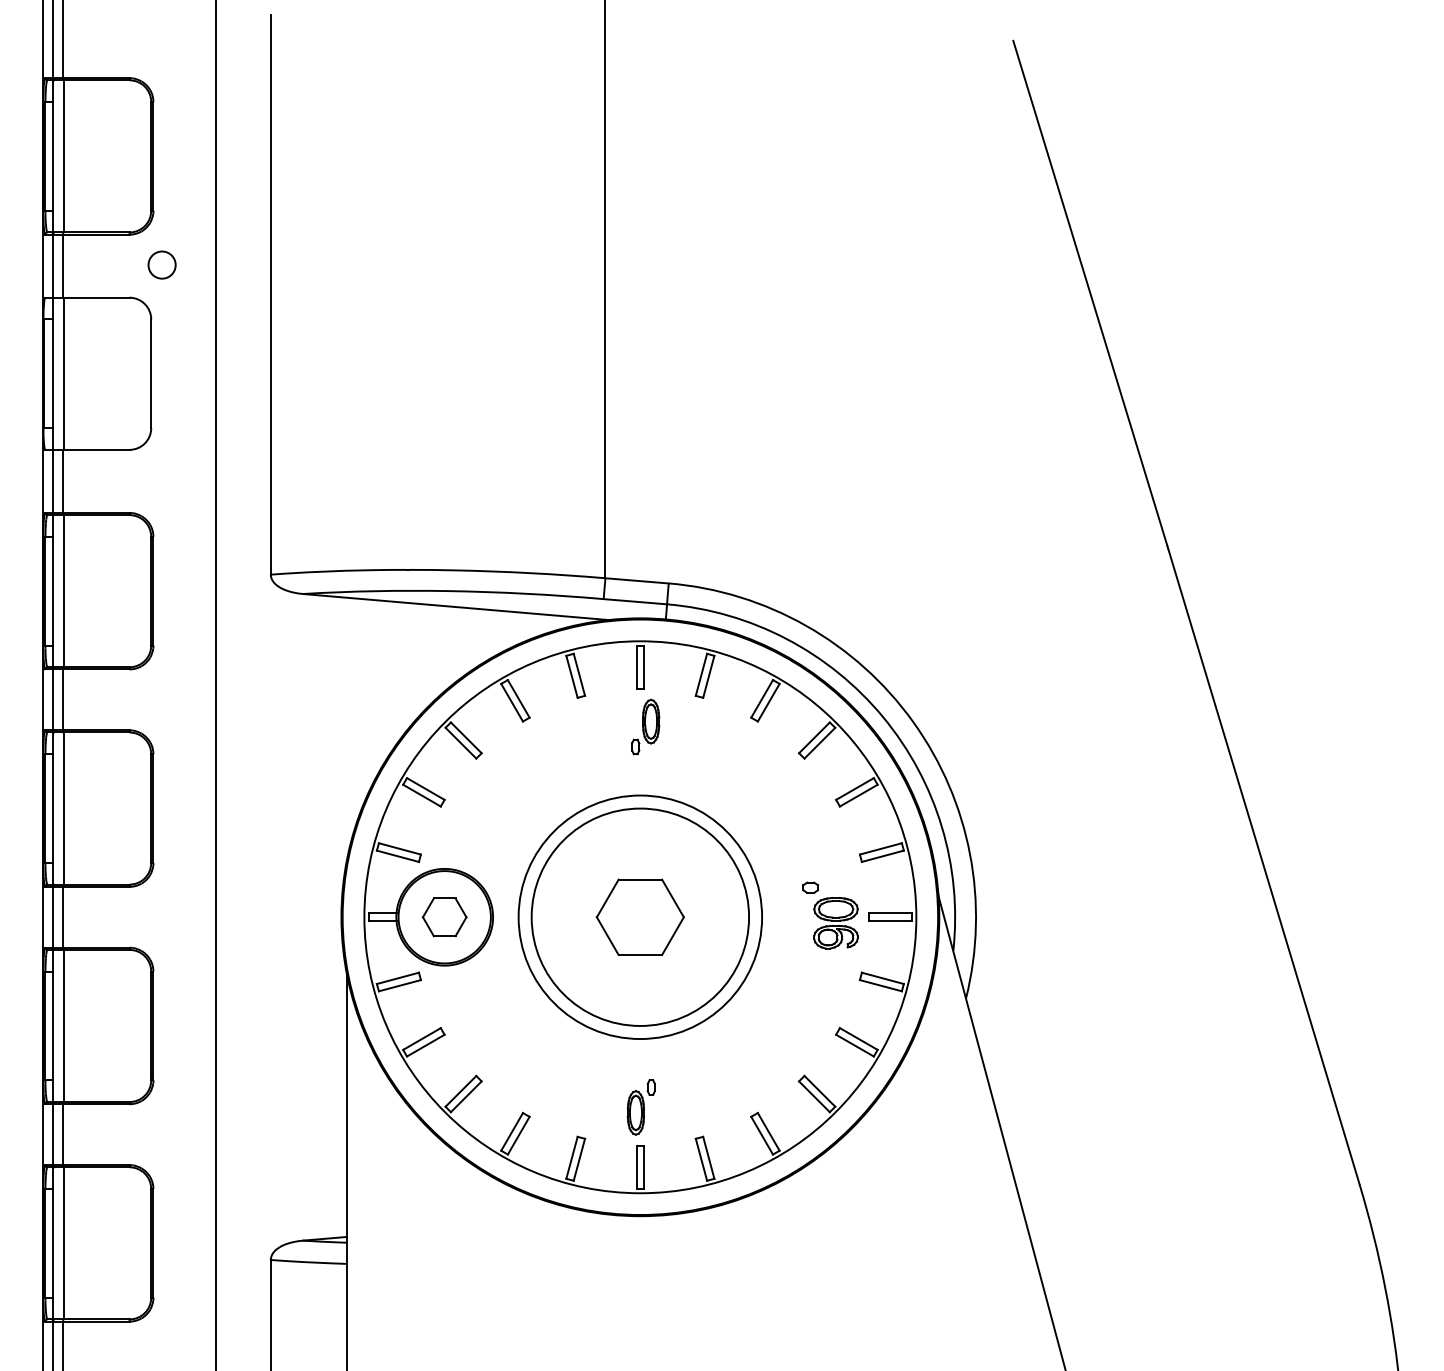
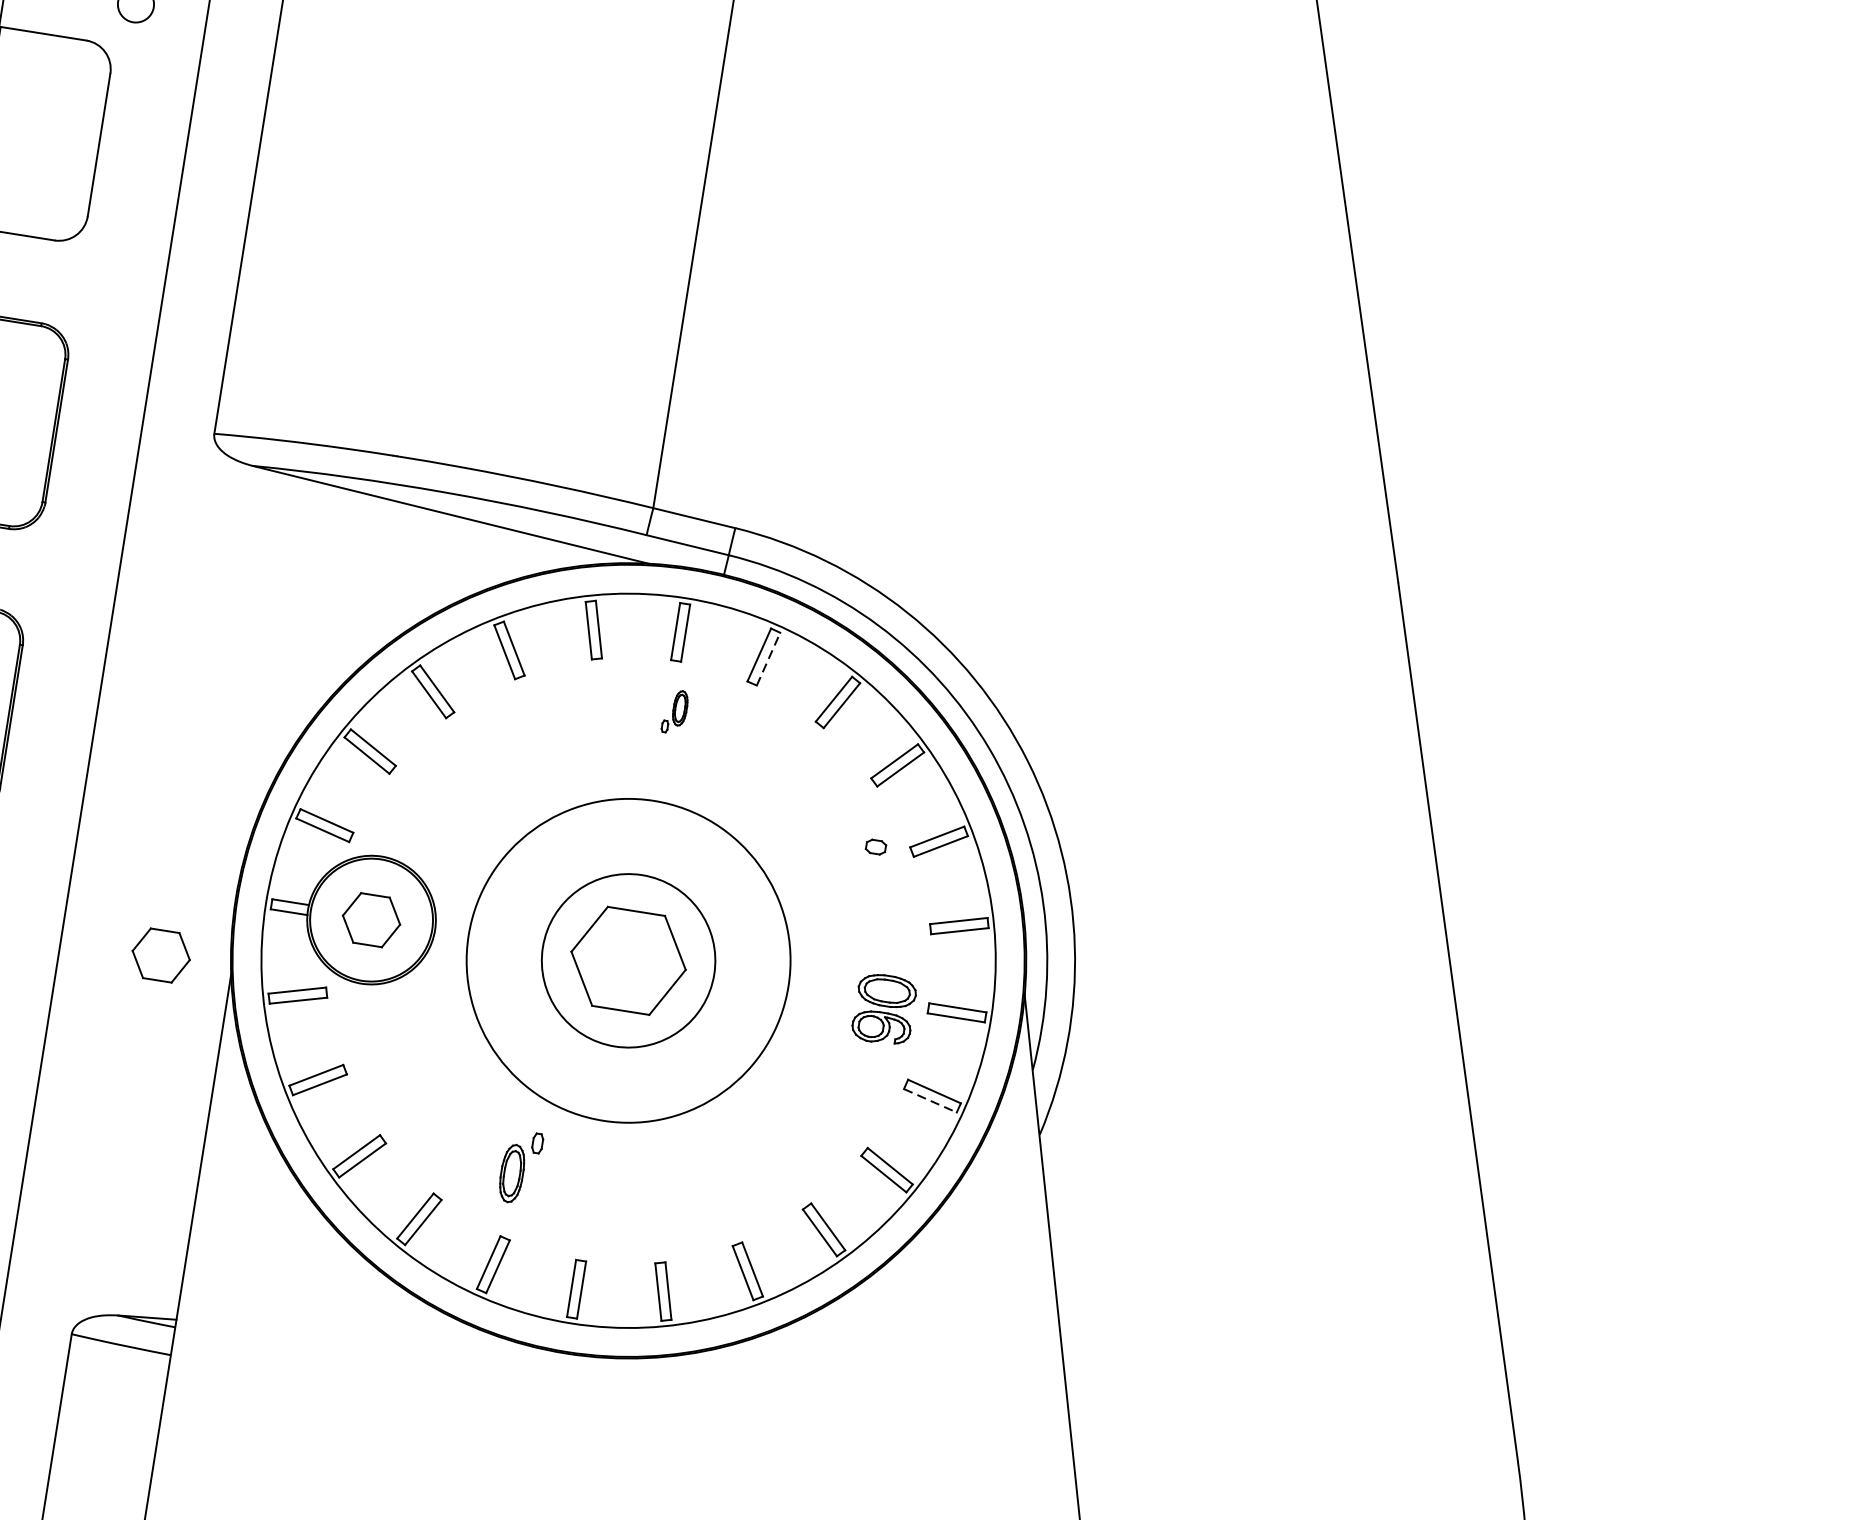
line: (708, 676) -> (768, 658), solid -> dashed
part: (645, 726) -> (675, 711), size x0.6
part: (810, 887) -> (875, 846), moved
circle: (640, 916) -> (628, 959), size x0.6
part: (292, 968) -> (160, 955), added
line: (880, 985) -> (929, 1100), solid -> dashed
part: (640, 1107) -> (519, 1167), moved

